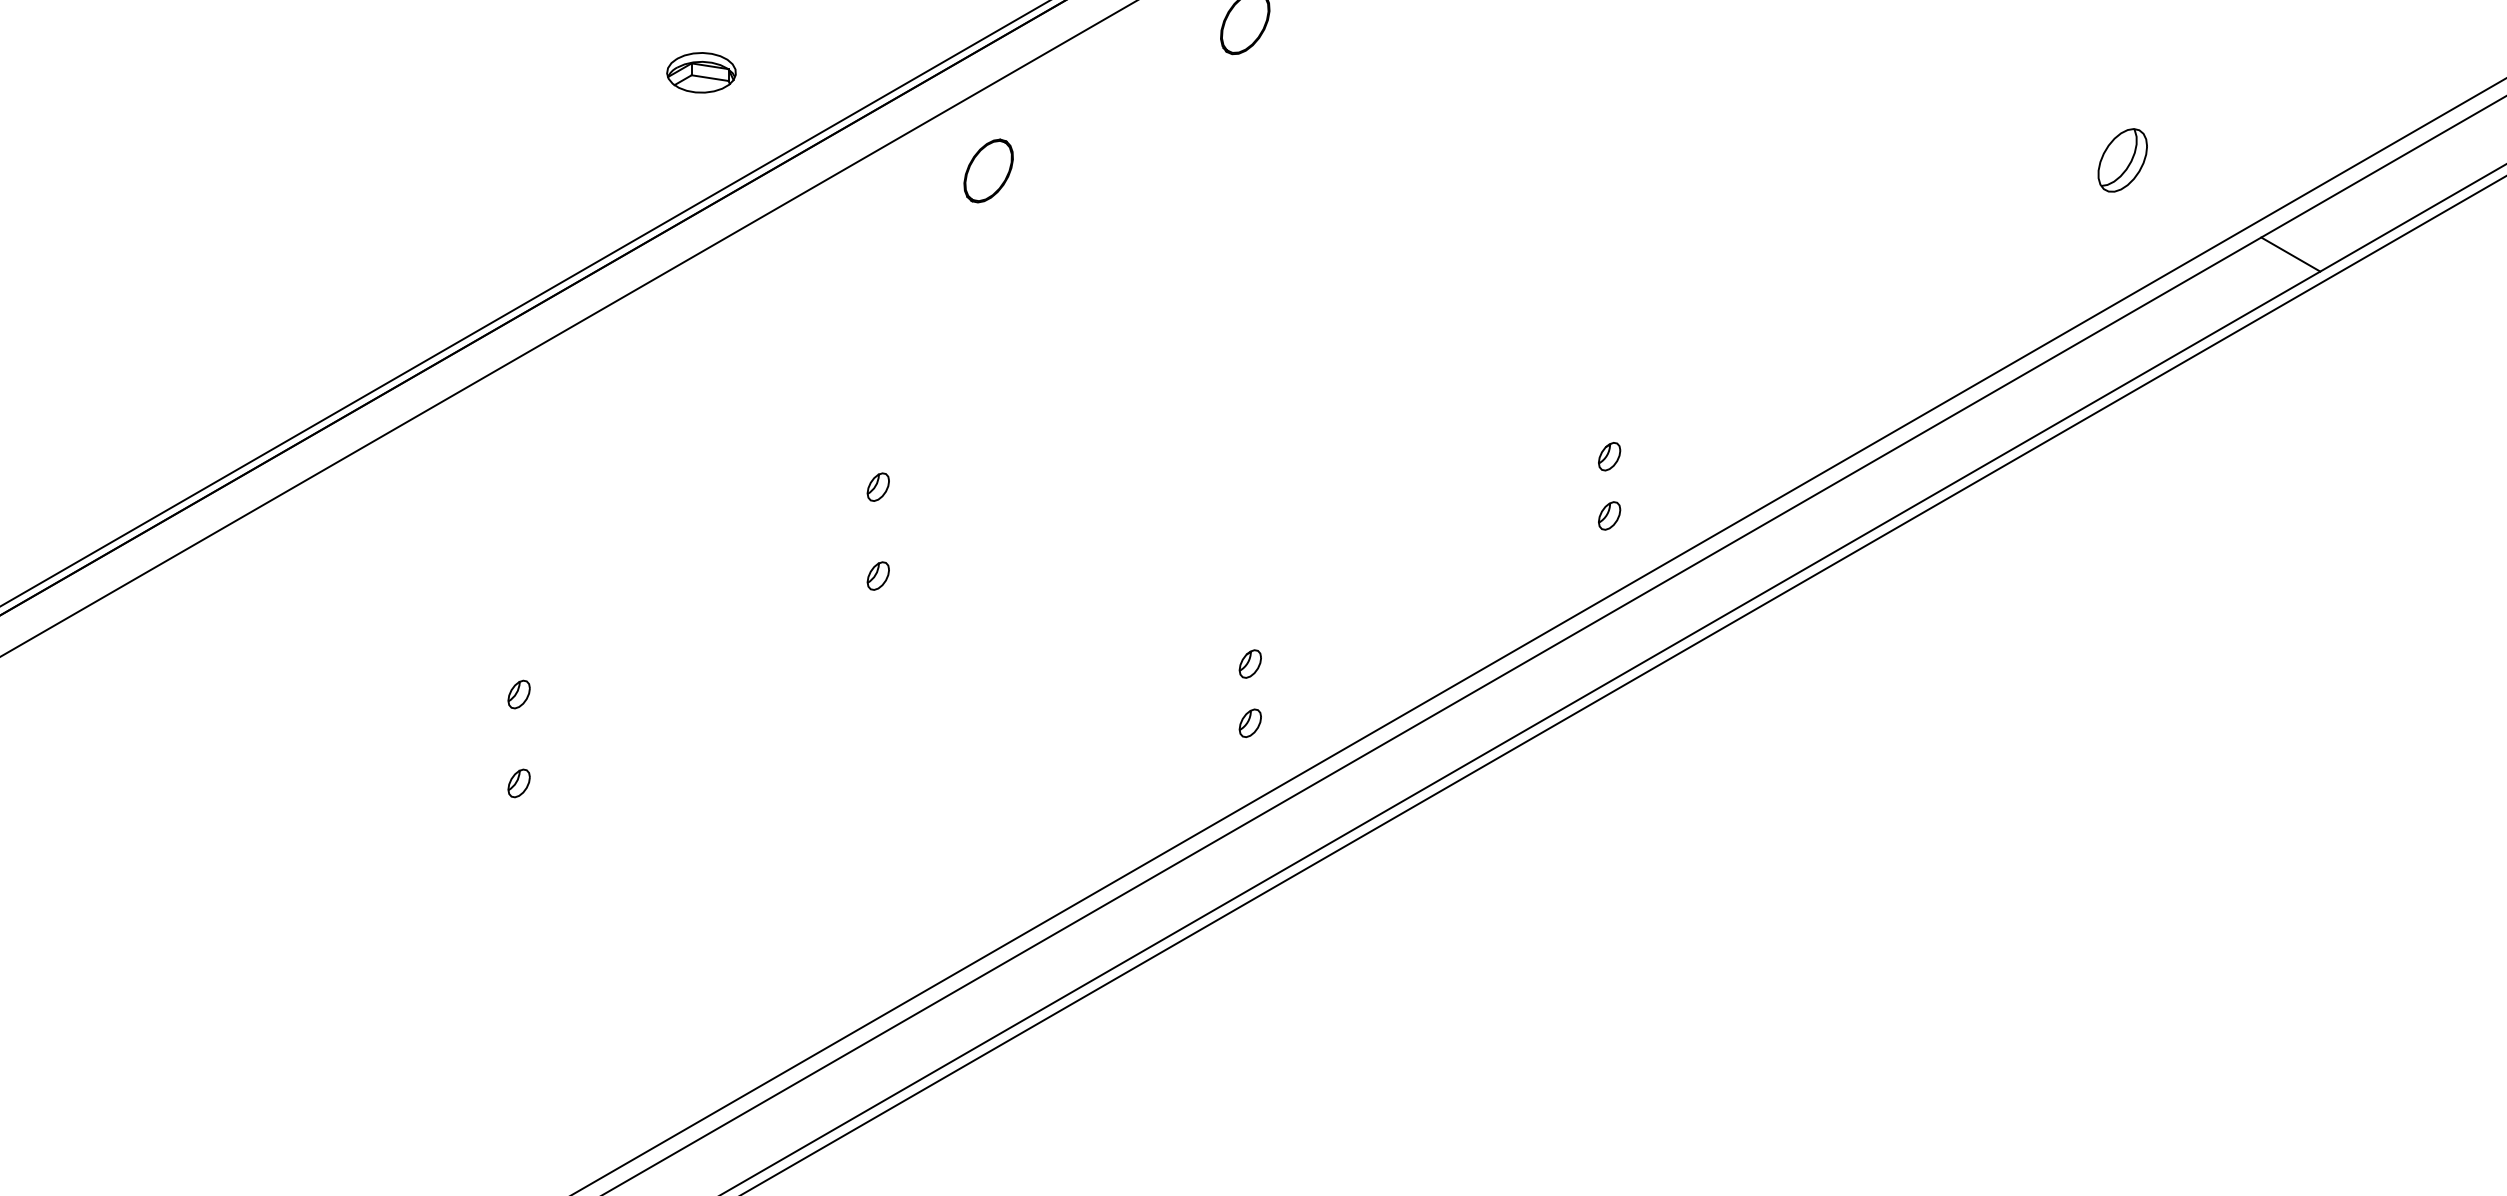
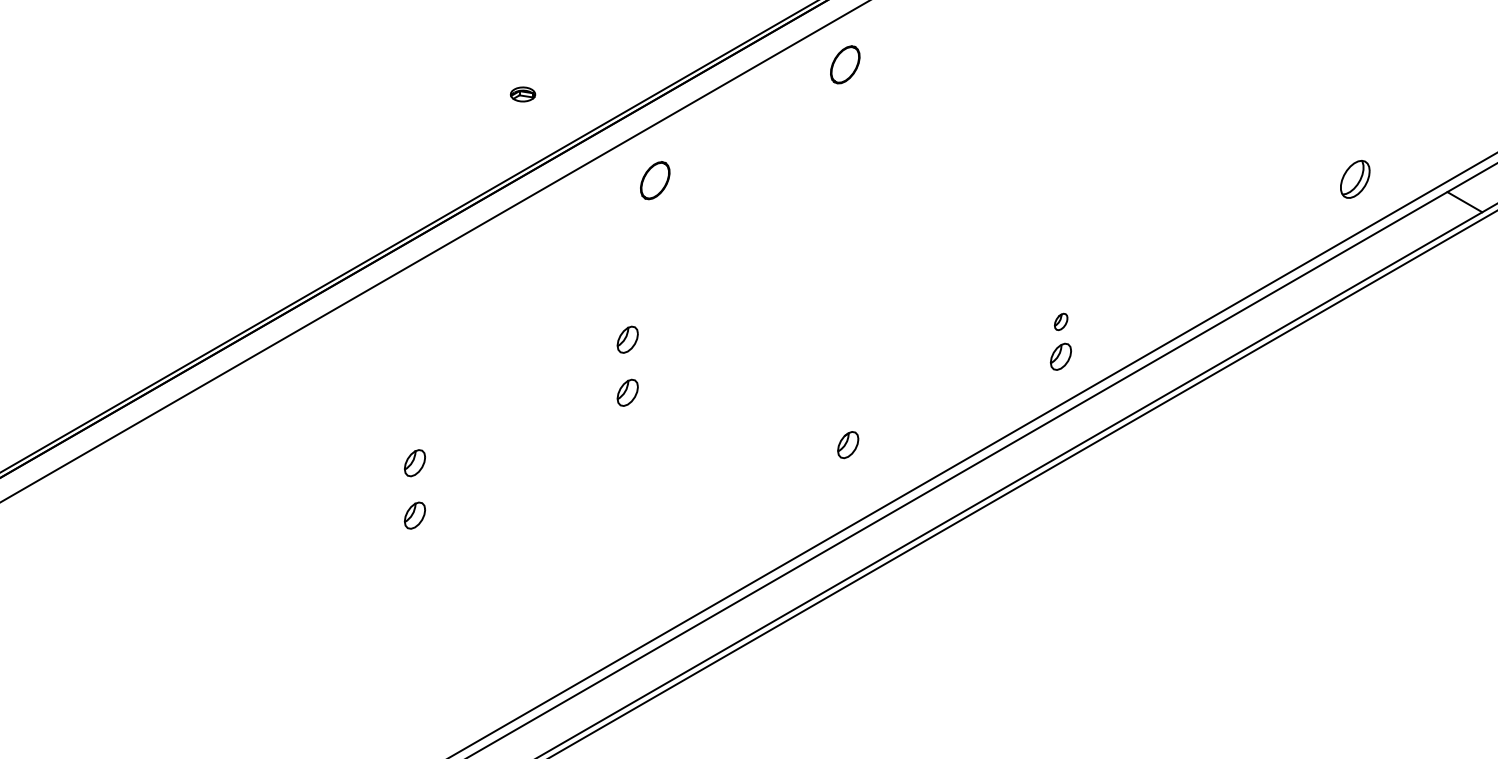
part: (700, 72) -> (522, 94), size x0.6
part: (2123, 160) -> (1355, 179), moved
part: (989, 170) -> (655, 180), moved
part: (877, 487) -> (627, 340), size x1.6
part: (1610, 516) -> (1061, 357), size x1.6
part: (877, 575) -> (627, 392), size x1.6
part: (1250, 663) -> (848, 444), size x1.6
part: (518, 693) -> (414, 462), size x1.6
part: (1250, 722) -> (848, 479), removed
part: (518, 783) -> (414, 515), size x1.6

